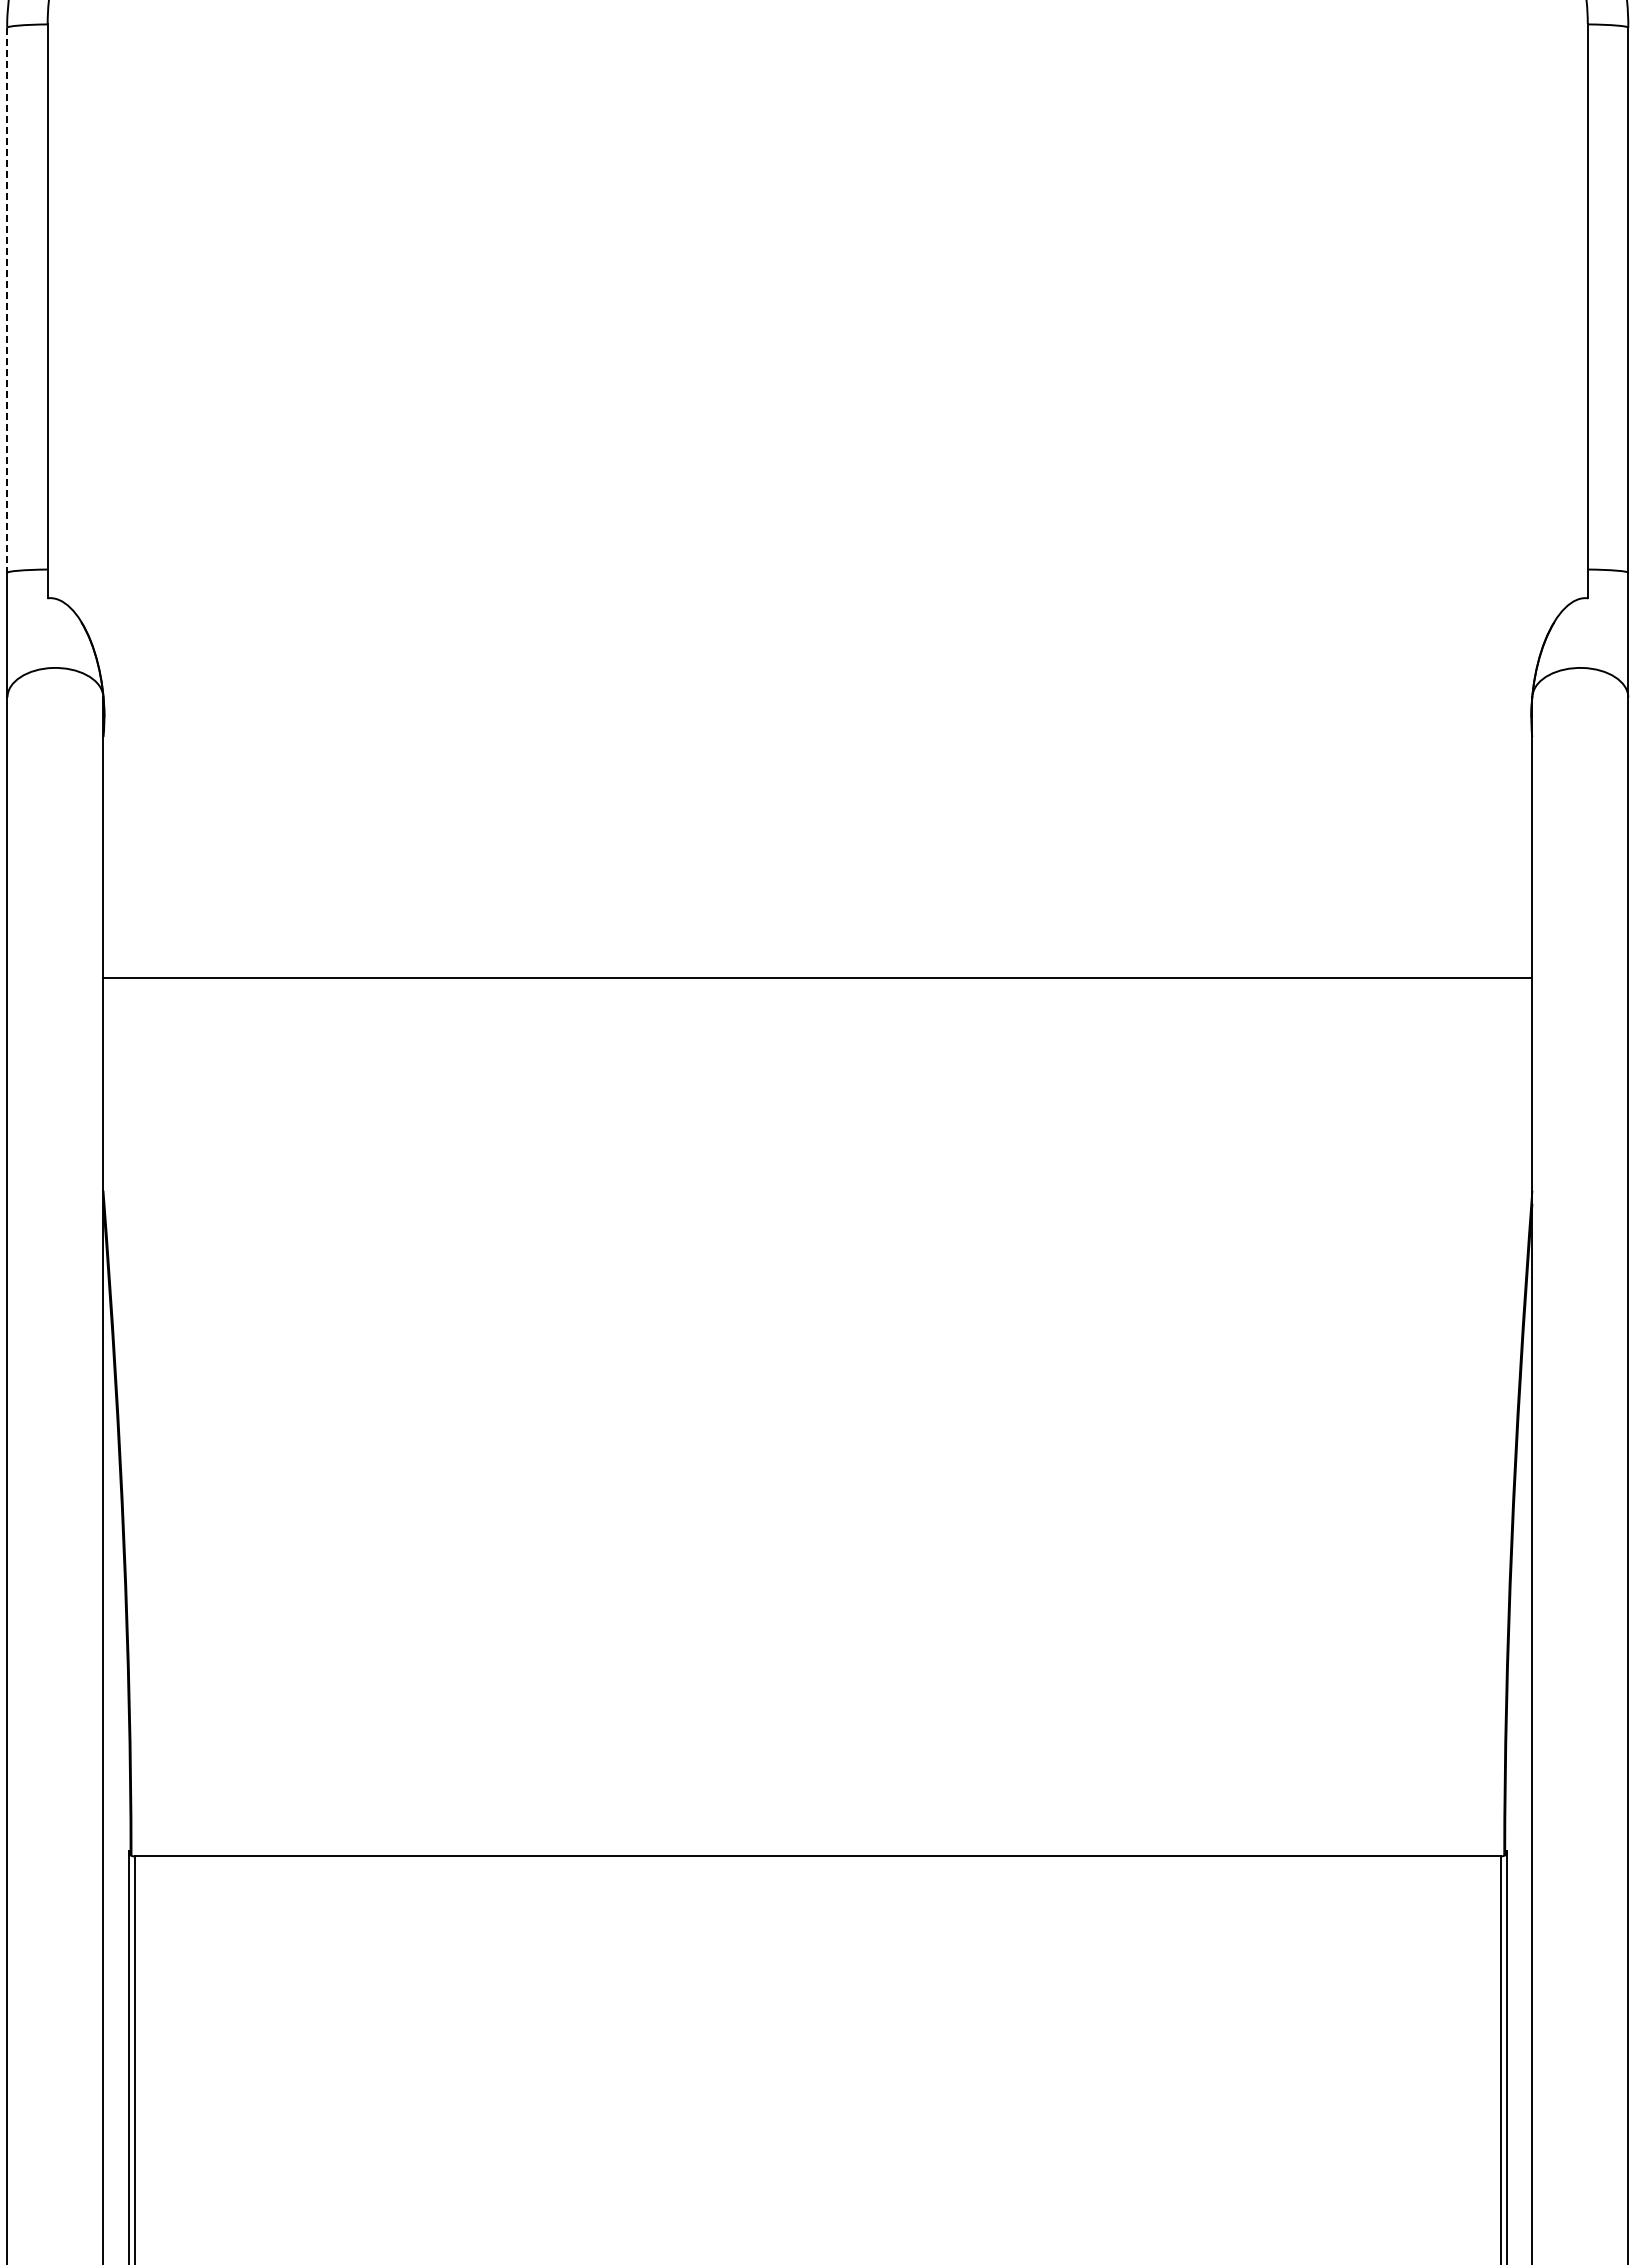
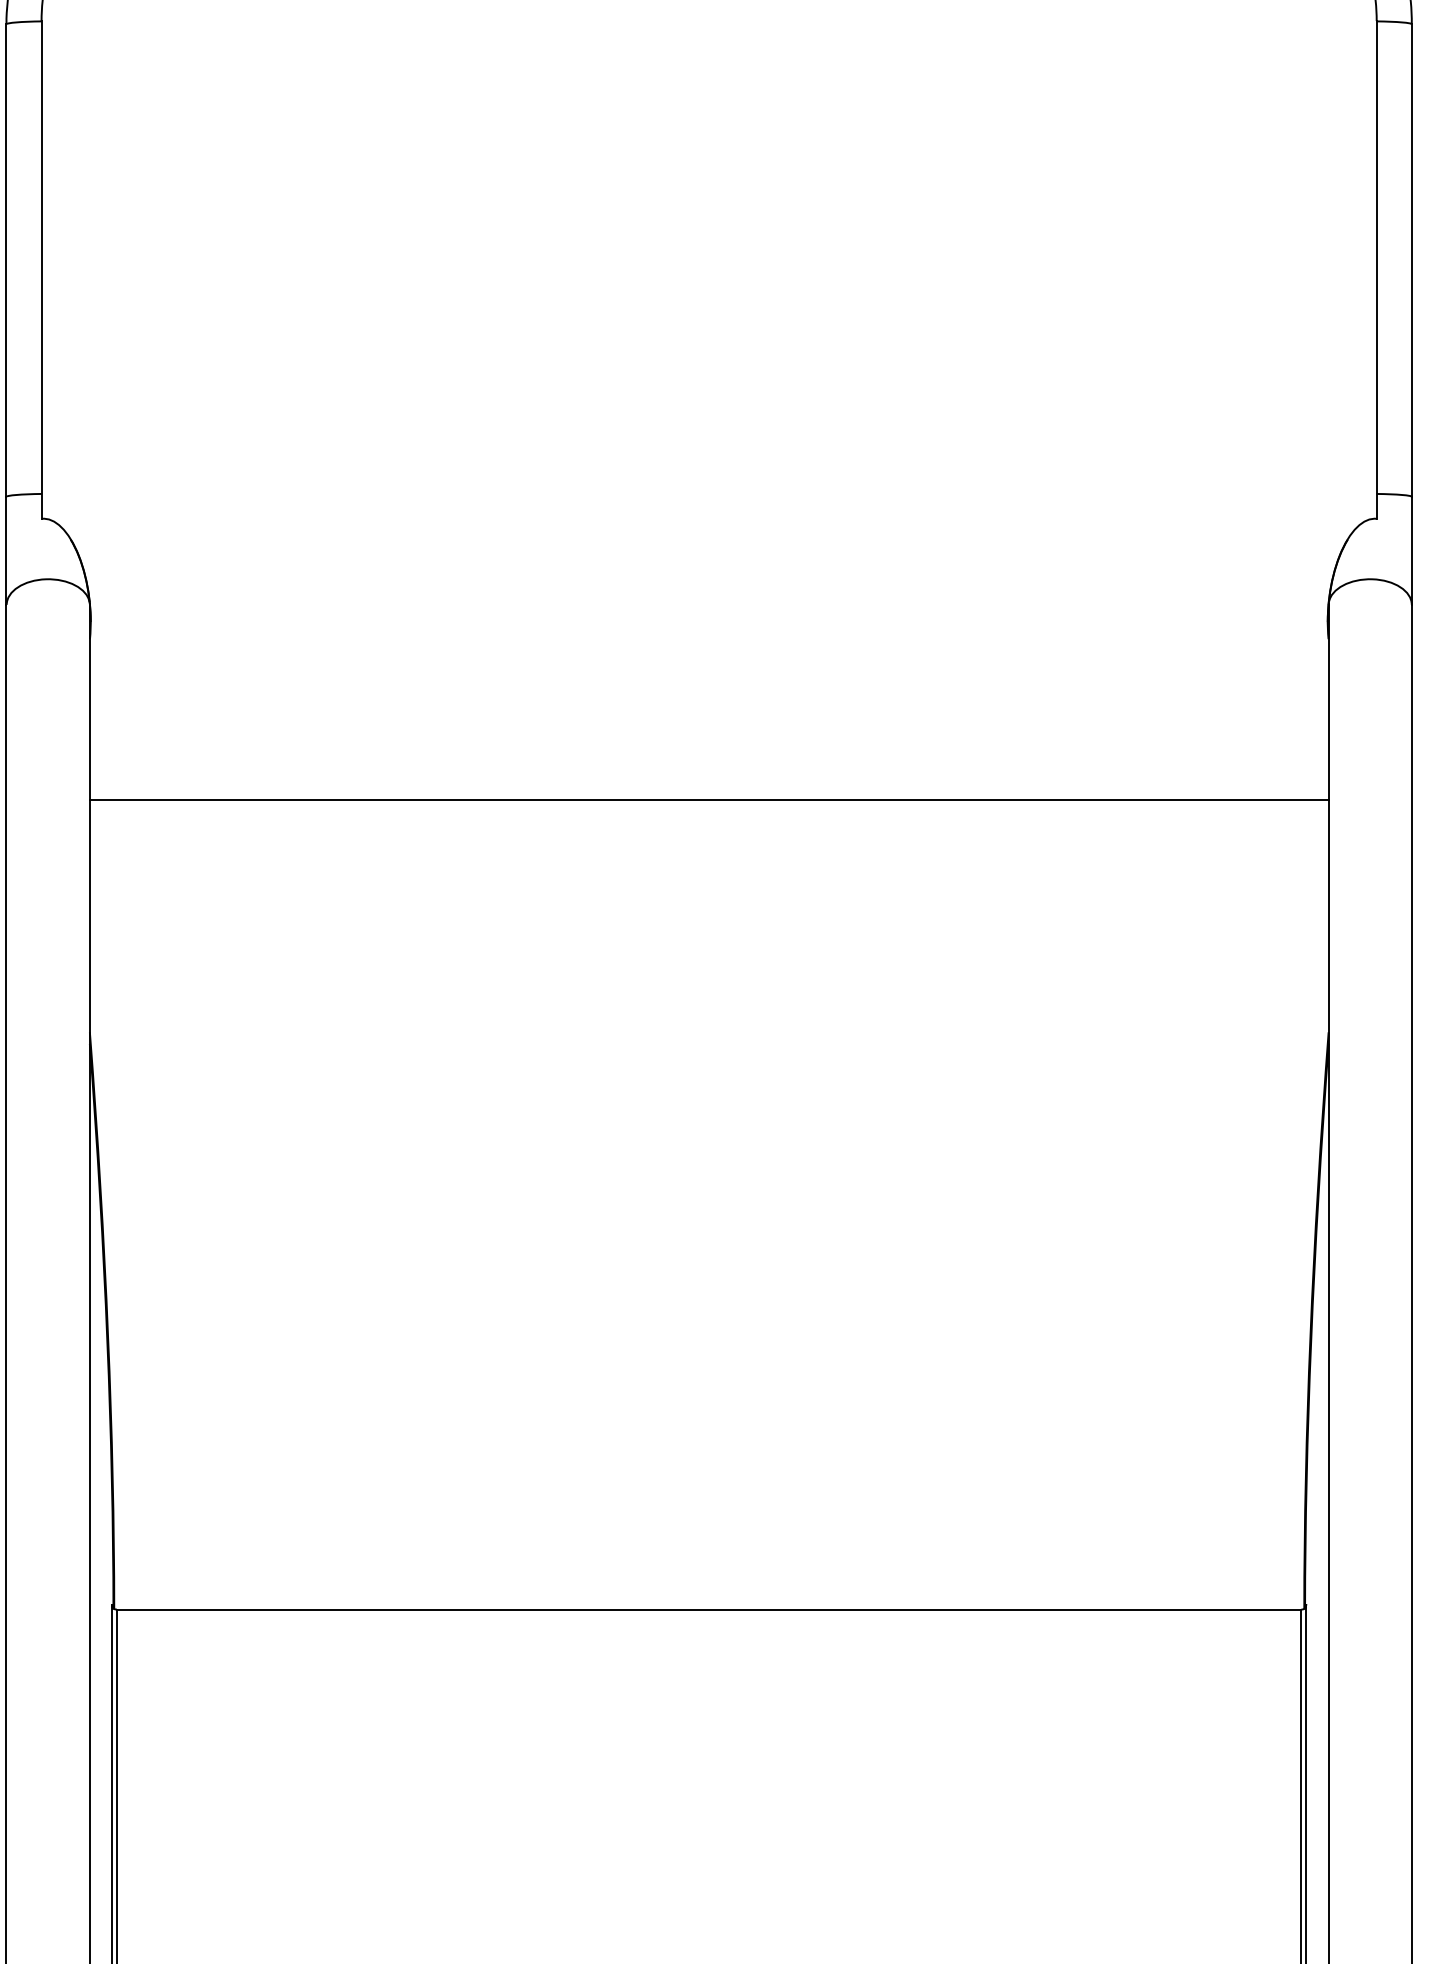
line: (7, 300) -> (6, 260), dashed -> solid
line: (817, 977) -> (708, 799), moved

